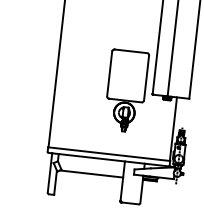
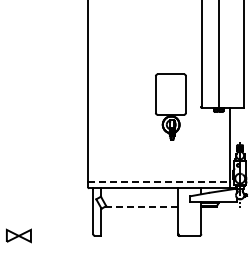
part: (126, 90) -> (170, 106), size x0.7
line: (109, 153) -> (159, 181), solid -> dashed
line: (91, 174) -> (141, 207), solid -> dashed

